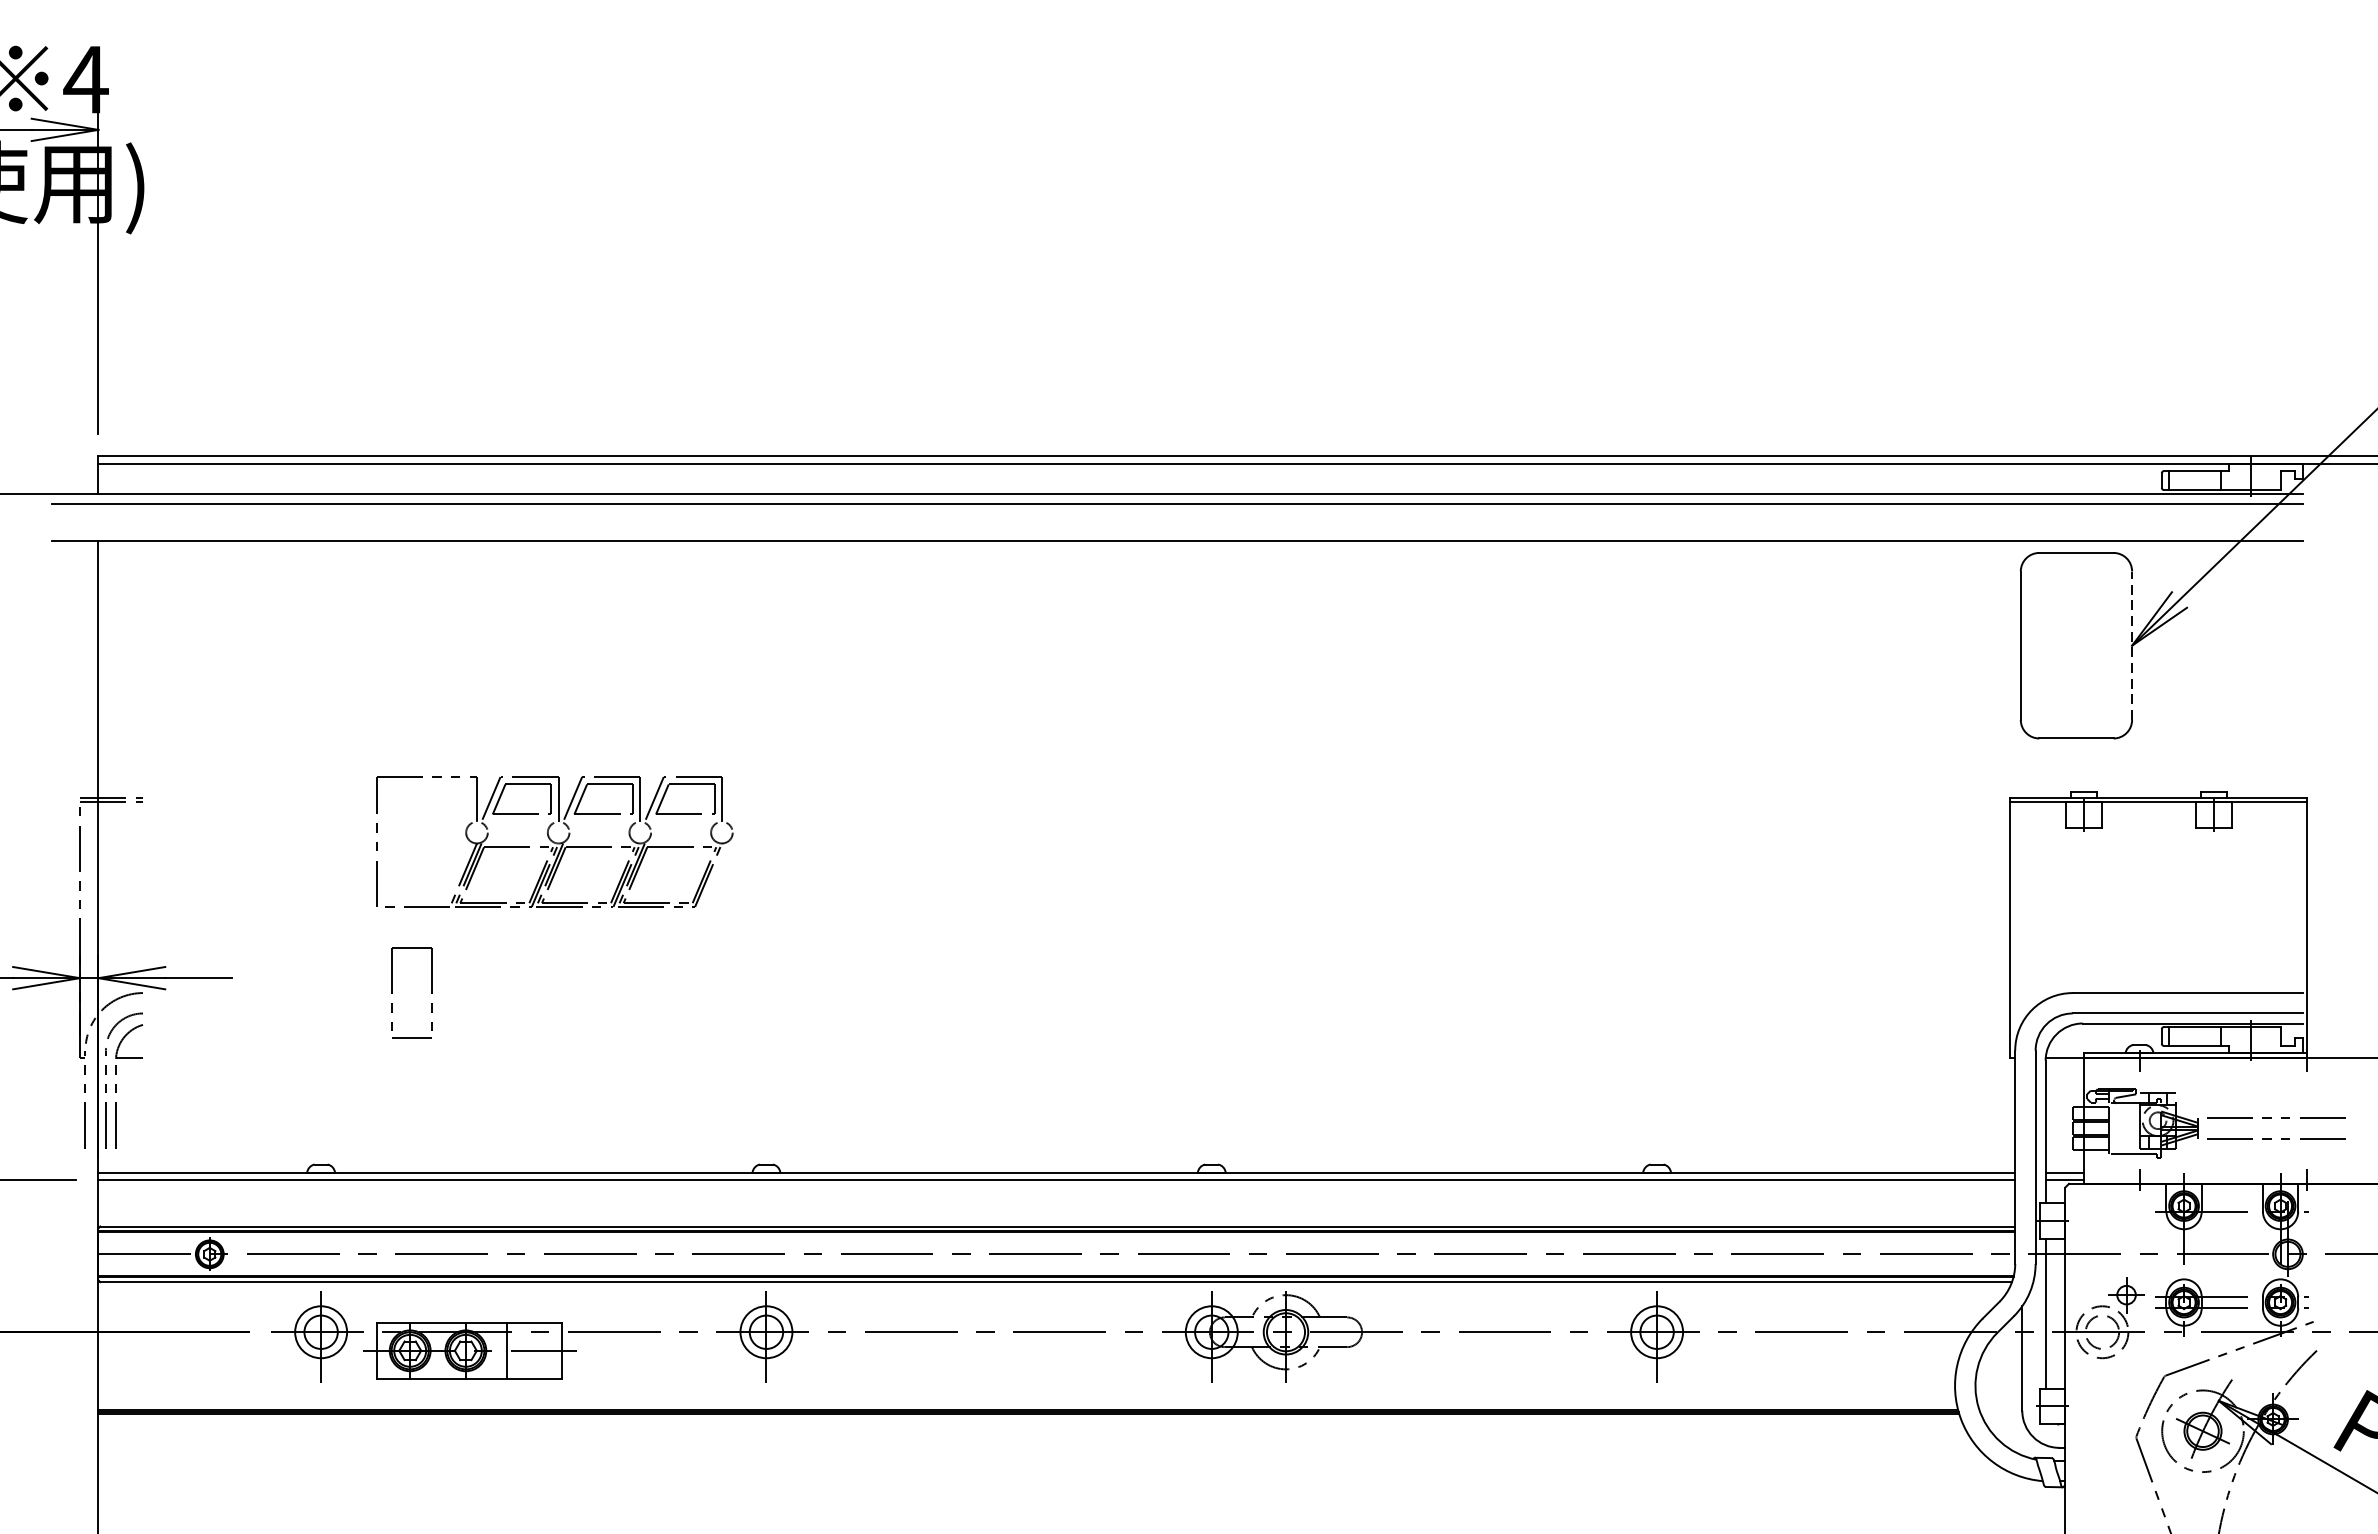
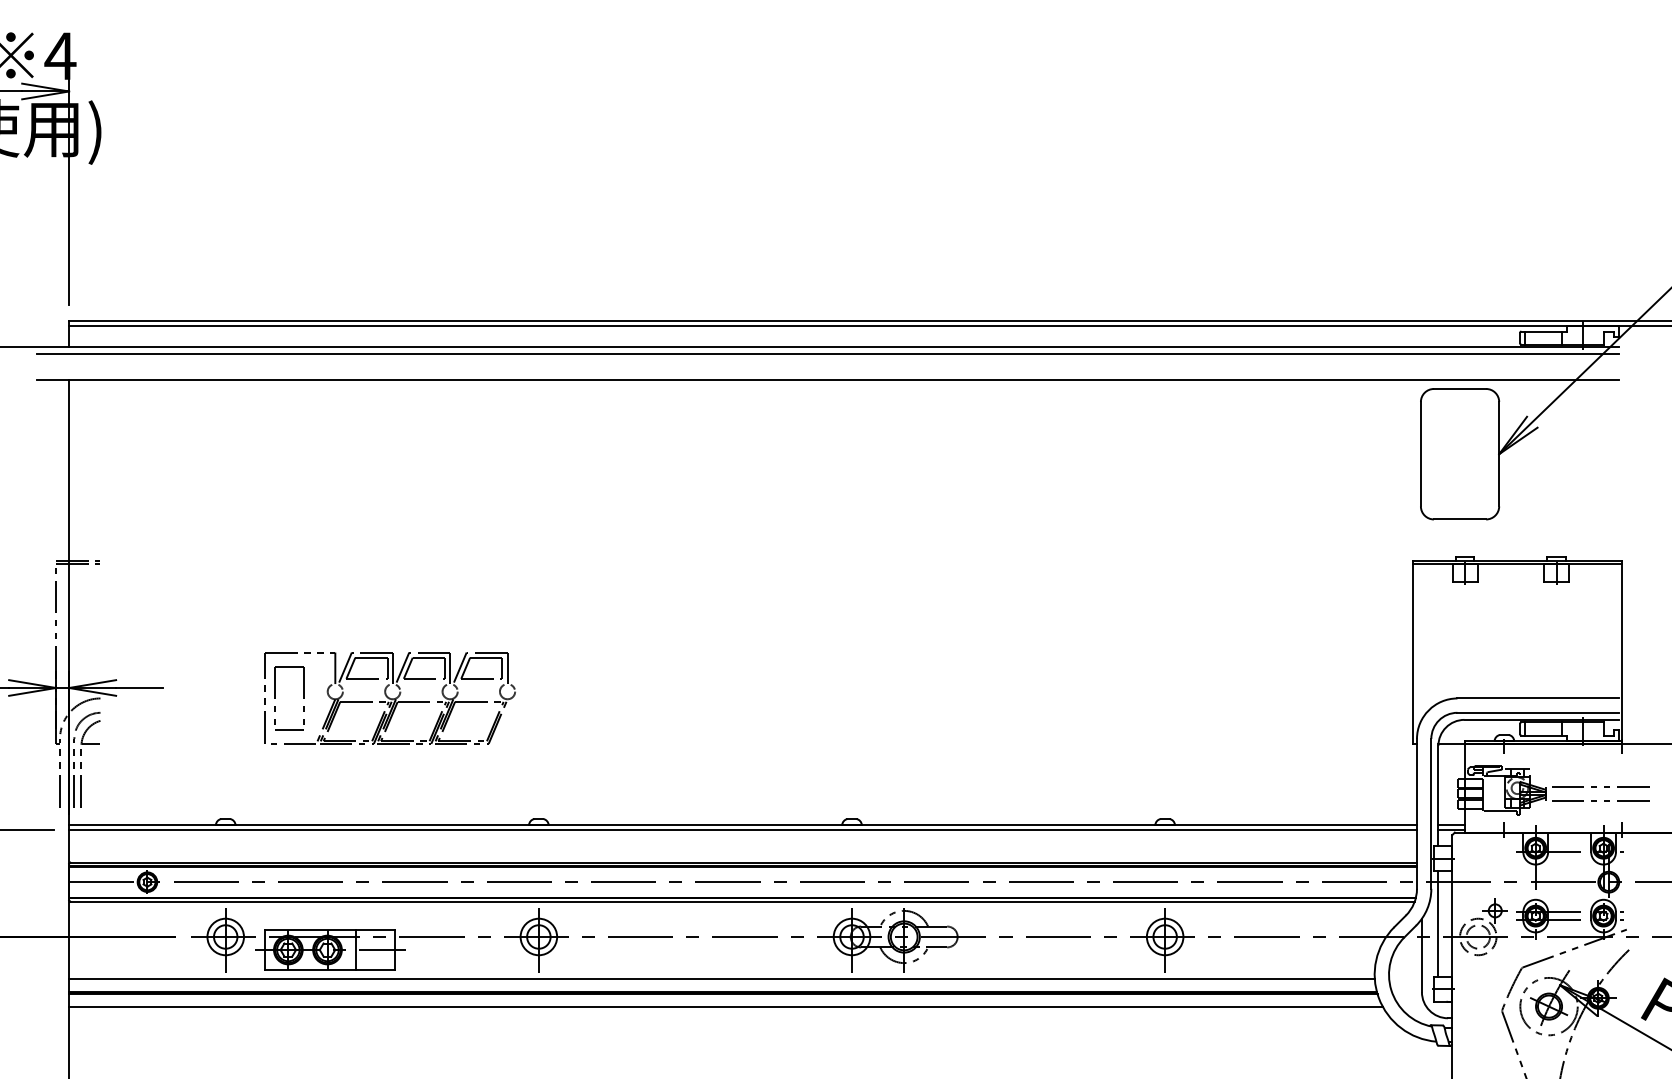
line: (2132, 644) -> (1499, 453), dashed -> solid
part: (554, 842) -> (389, 698), moved
line: (1026, 1391) -> (721, 978), added
line: (1033, 1432) -> (726, 1007), added

